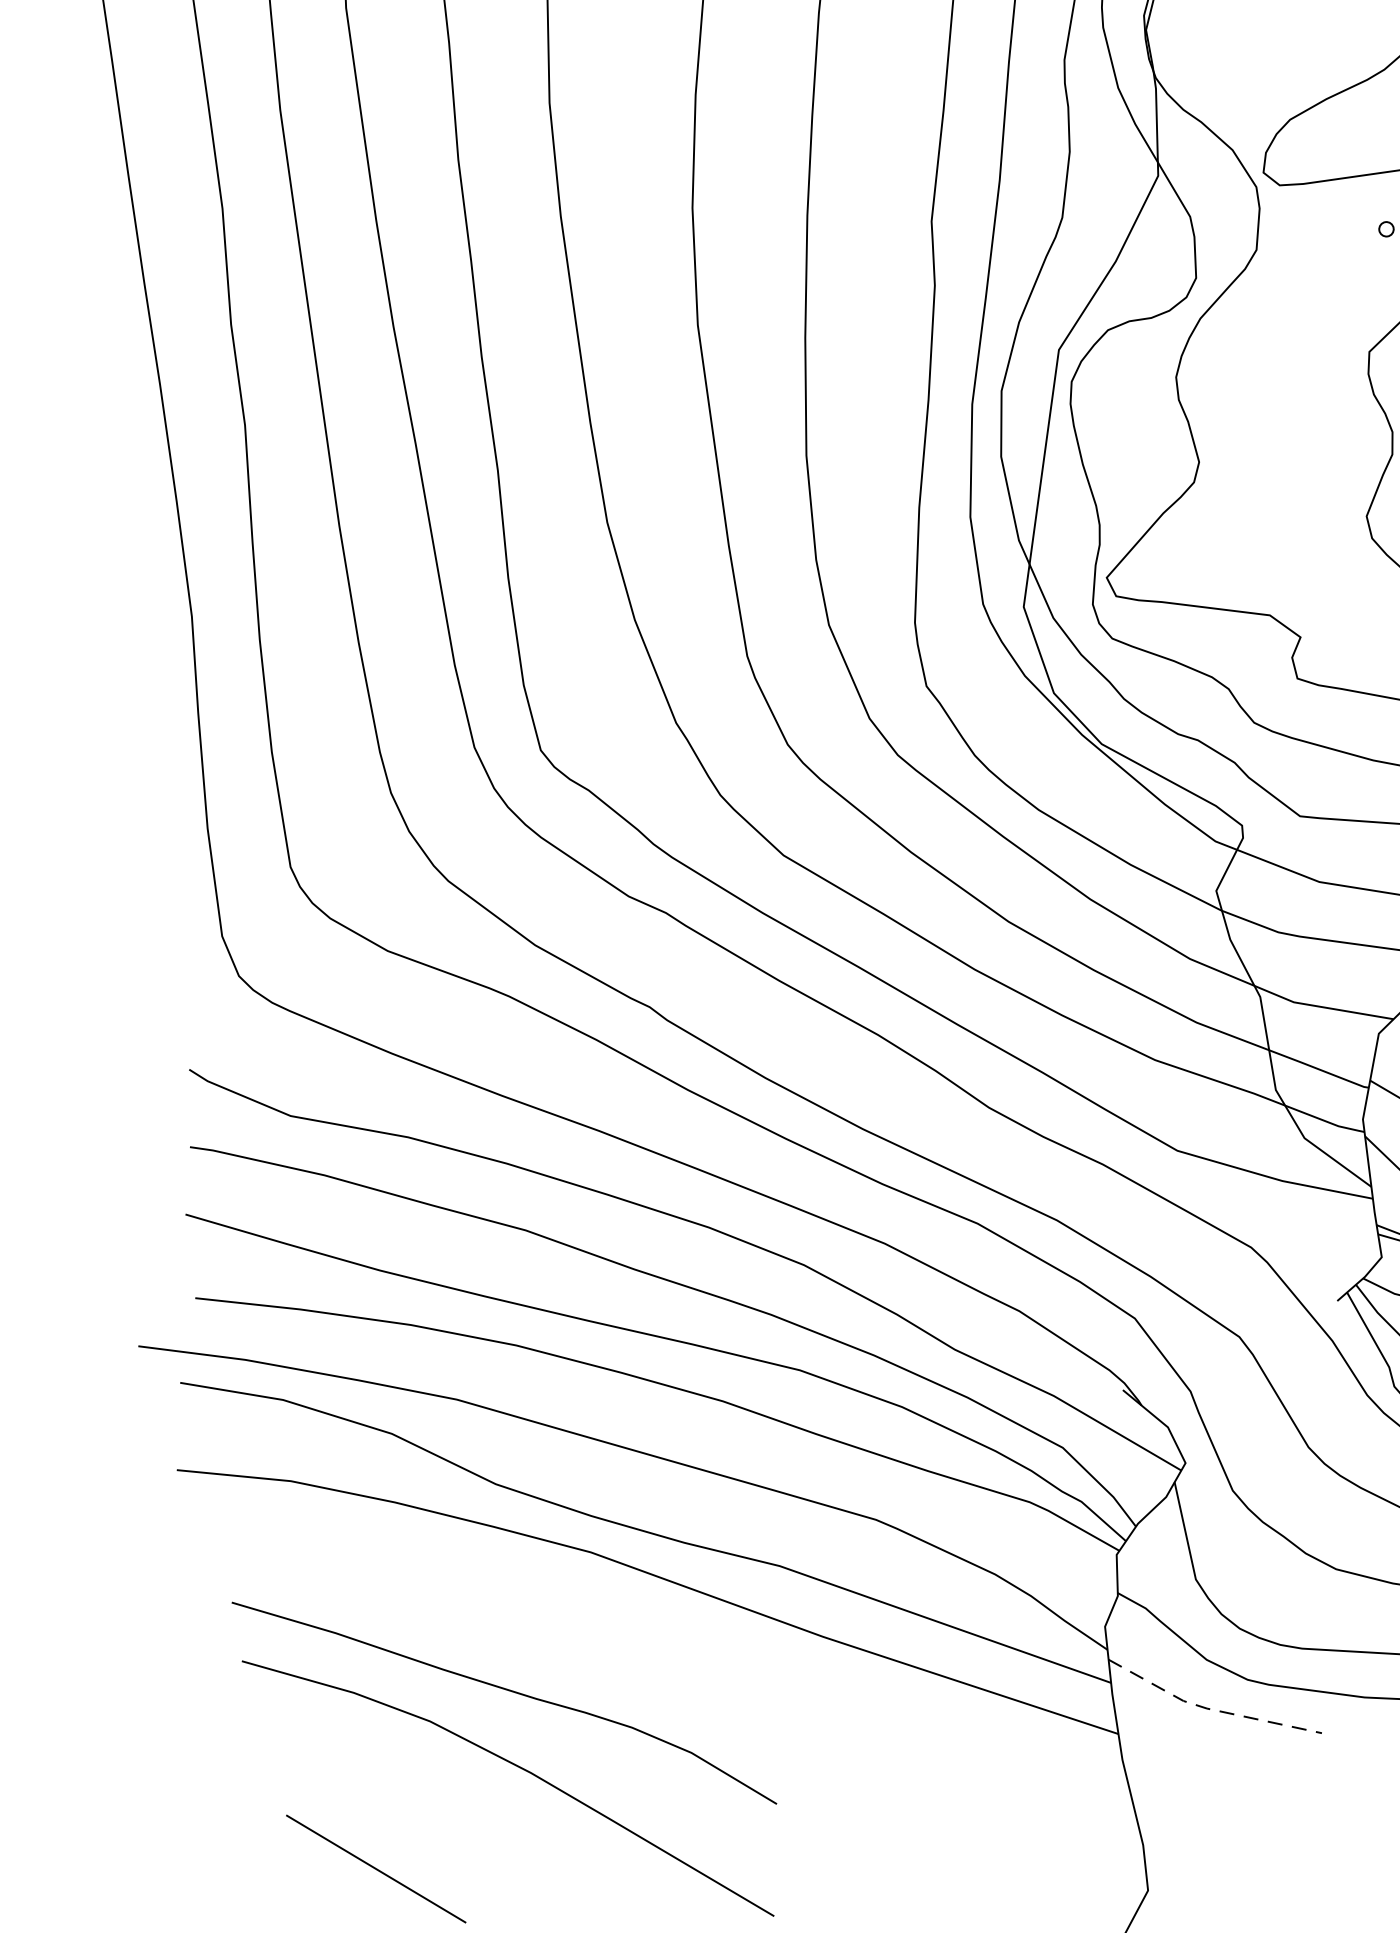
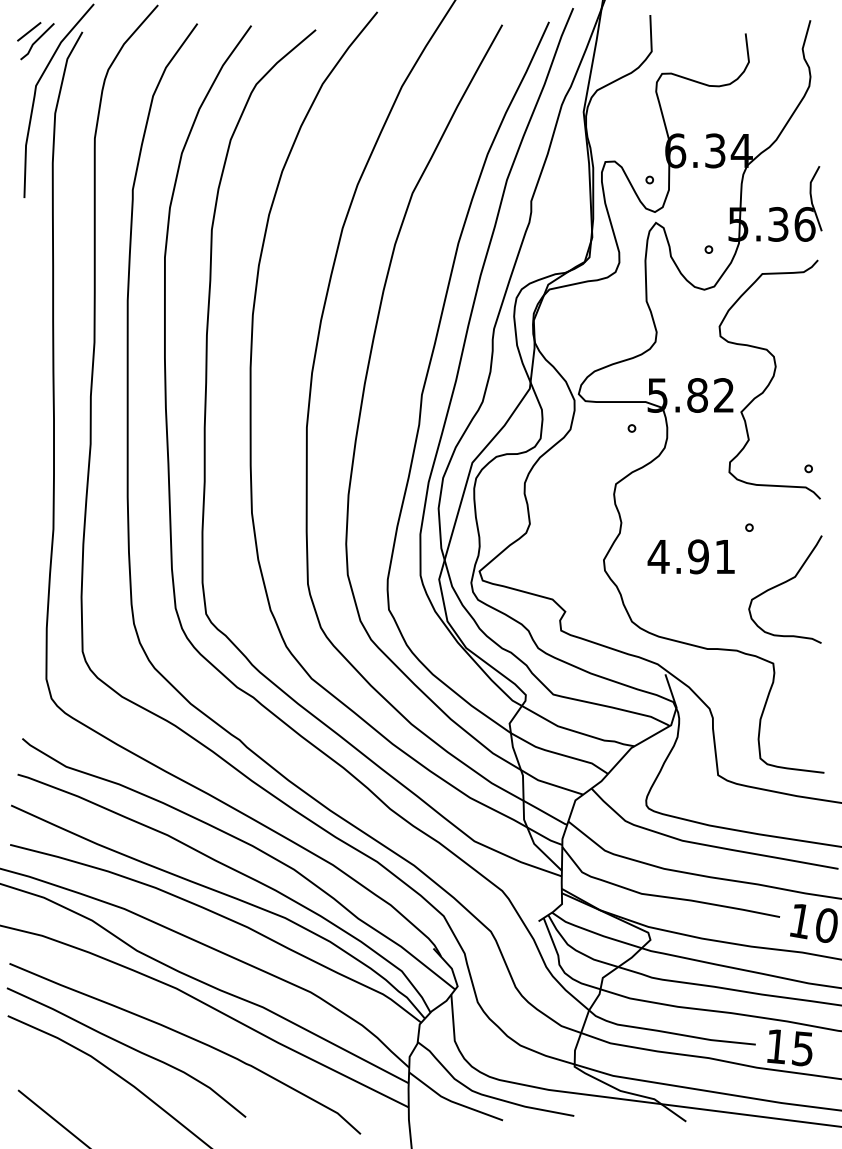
curve: (633, 1654) -> (189, 1038), added
line: (1207, 1708) -> (451, 1101), dashed -> solid

